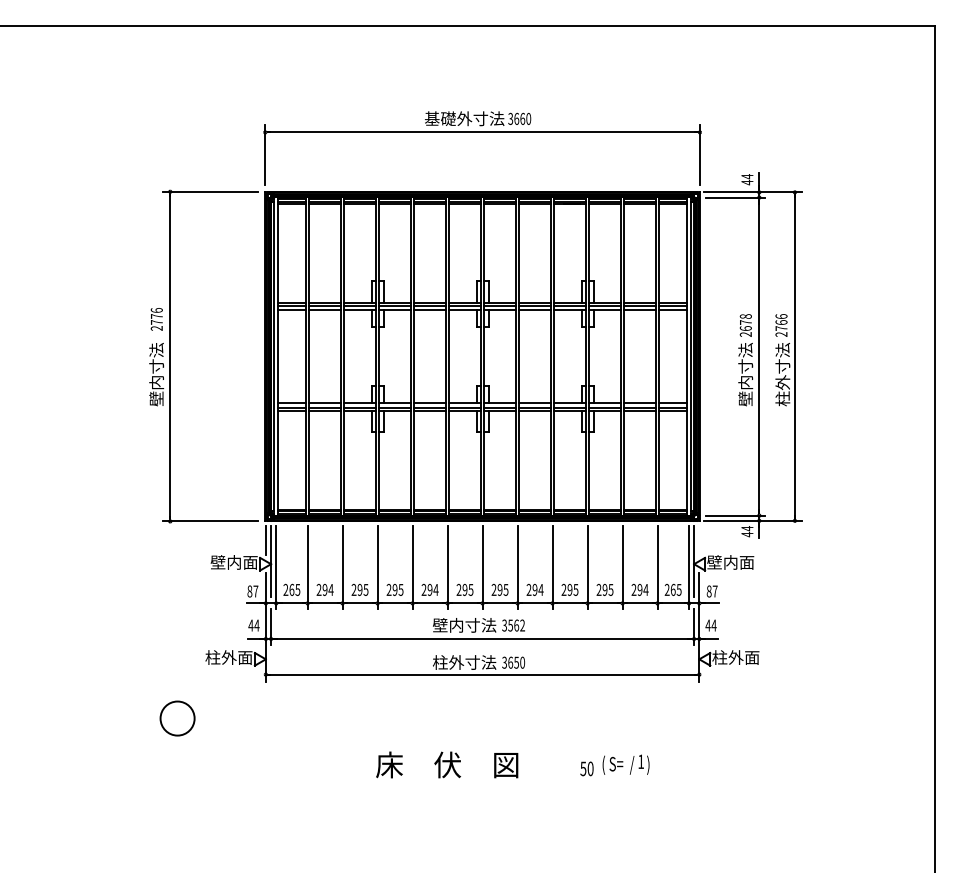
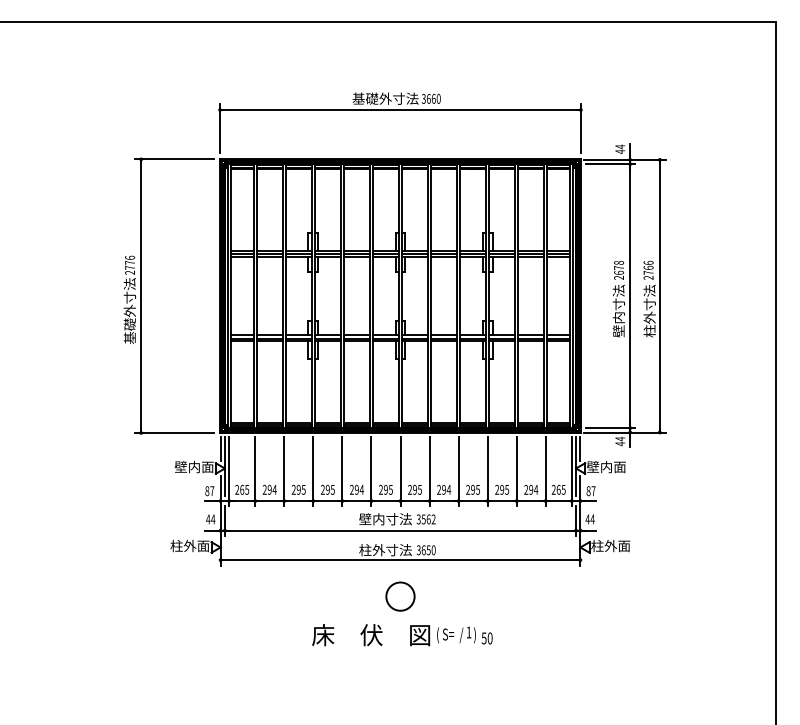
text: (156, 374) -> (129, 311), 壁内寸法 -> 基礎外寸法
line: (699, 539) -> (580, 448), added
circle: (177, 718) -> (400, 596), moved
text: (625, 764) -> (456, 634), moved

